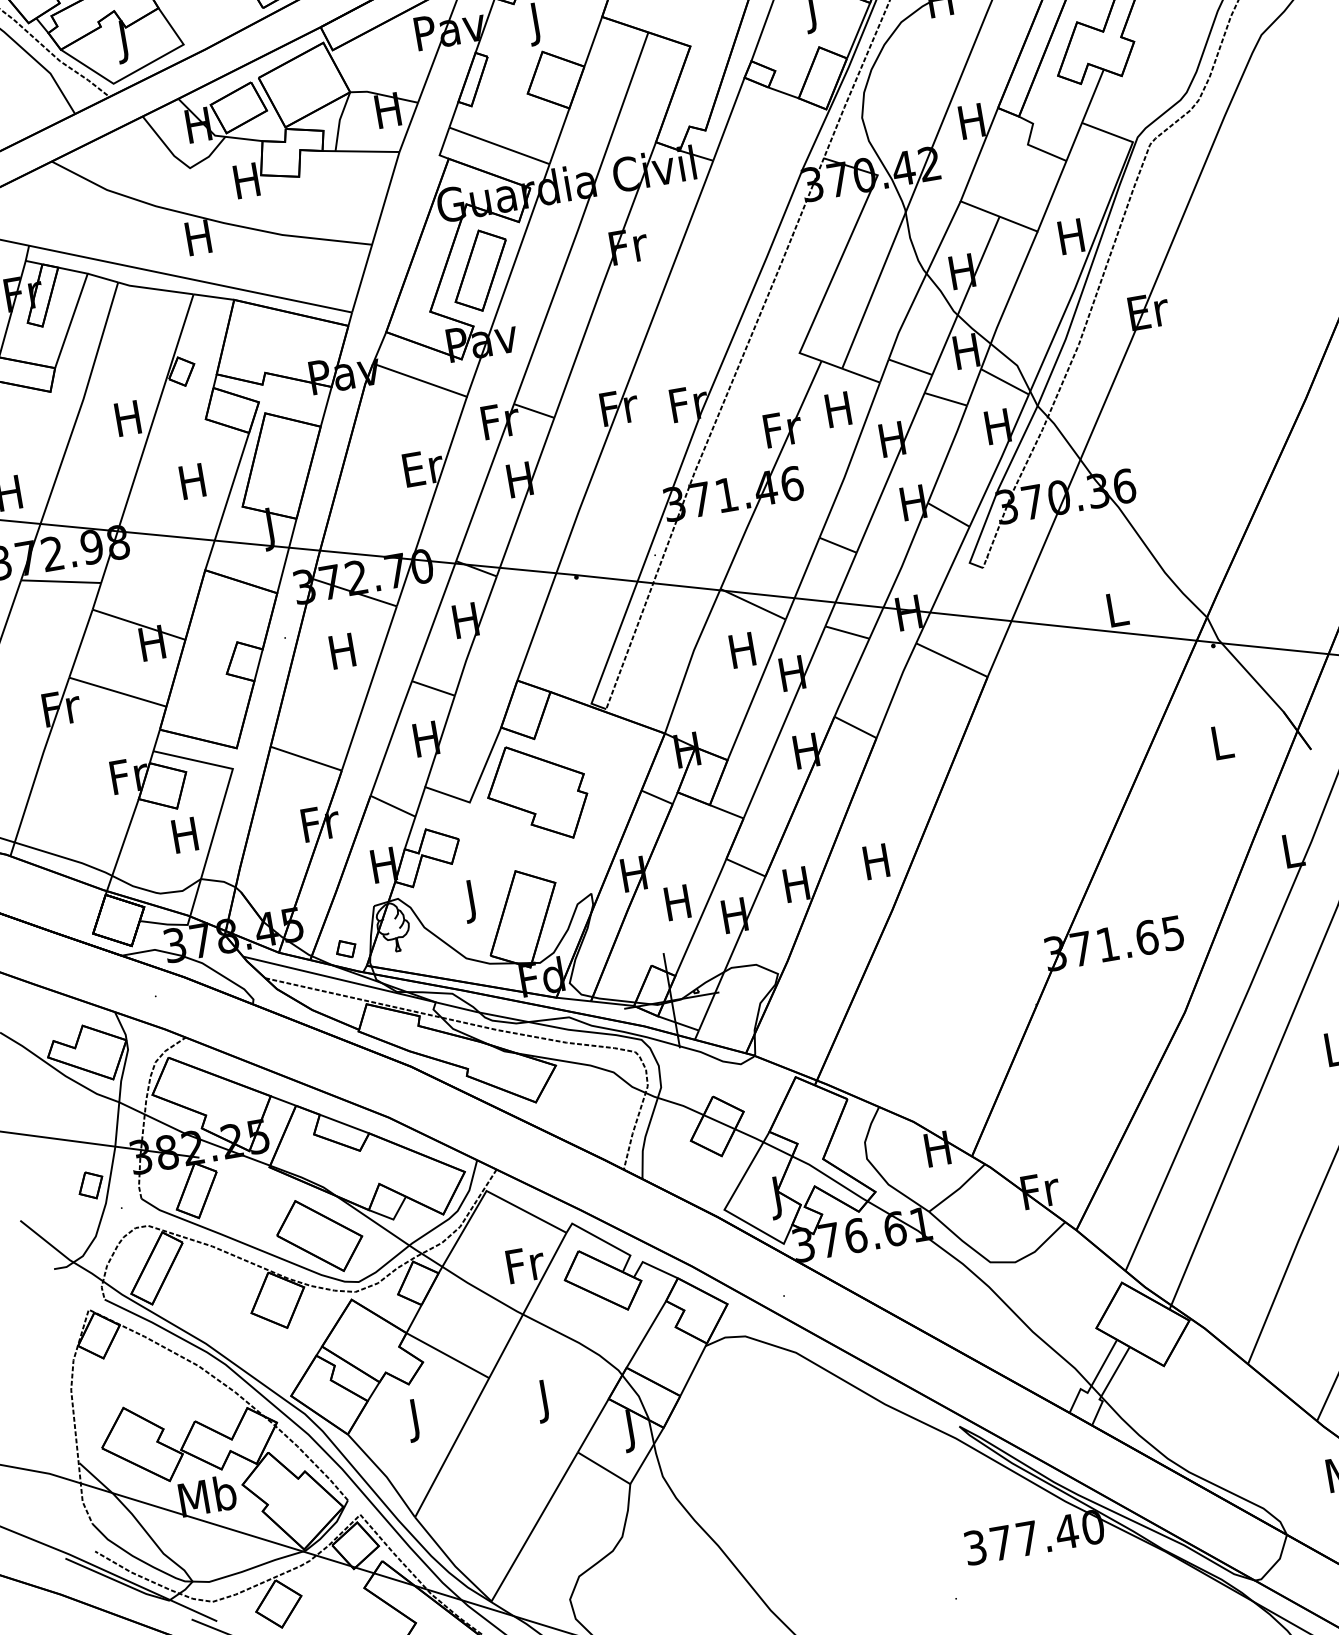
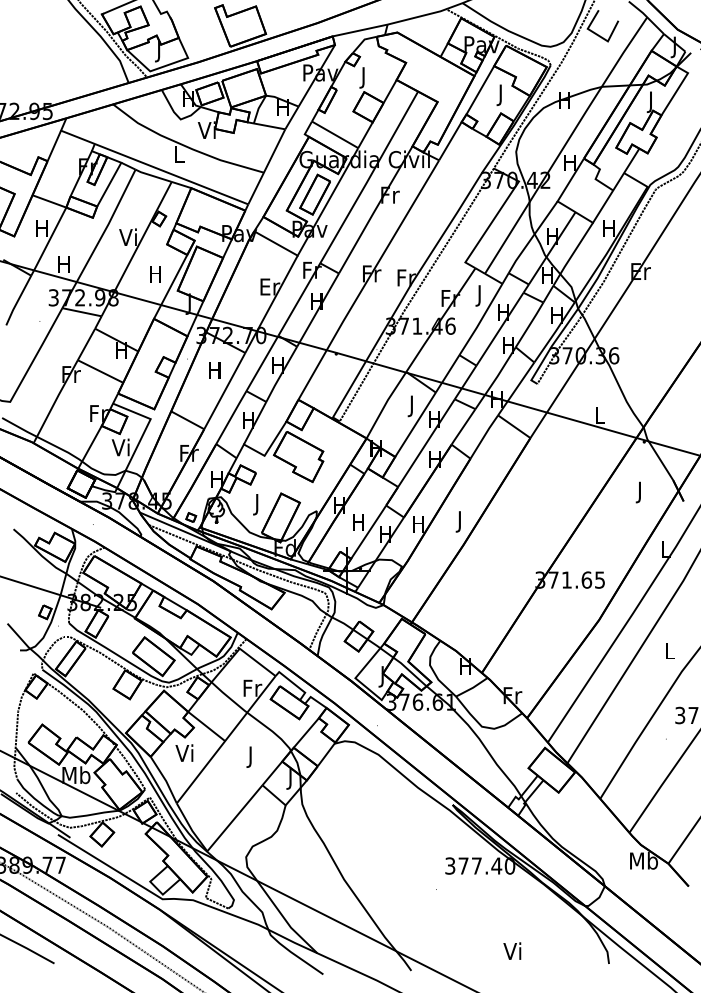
text: (244, 179) -> (206, 129), H -> Vi
text: (197, 237) -> (178, 154), H -> L
text: (838, 413) -> (479, 295), H -> J
text: (124, 416) -> (127, 236), H -> Vi
text: (742, 655) -> (411, 406), H -> J
text: (1223, 746) -> (640, 492), L -> J
text: (183, 835) -> (120, 447), H -> Vi
text: (876, 865) -> (459, 521), H -> J
text: (413, 1420) -> (184, 755), J -> Vi

